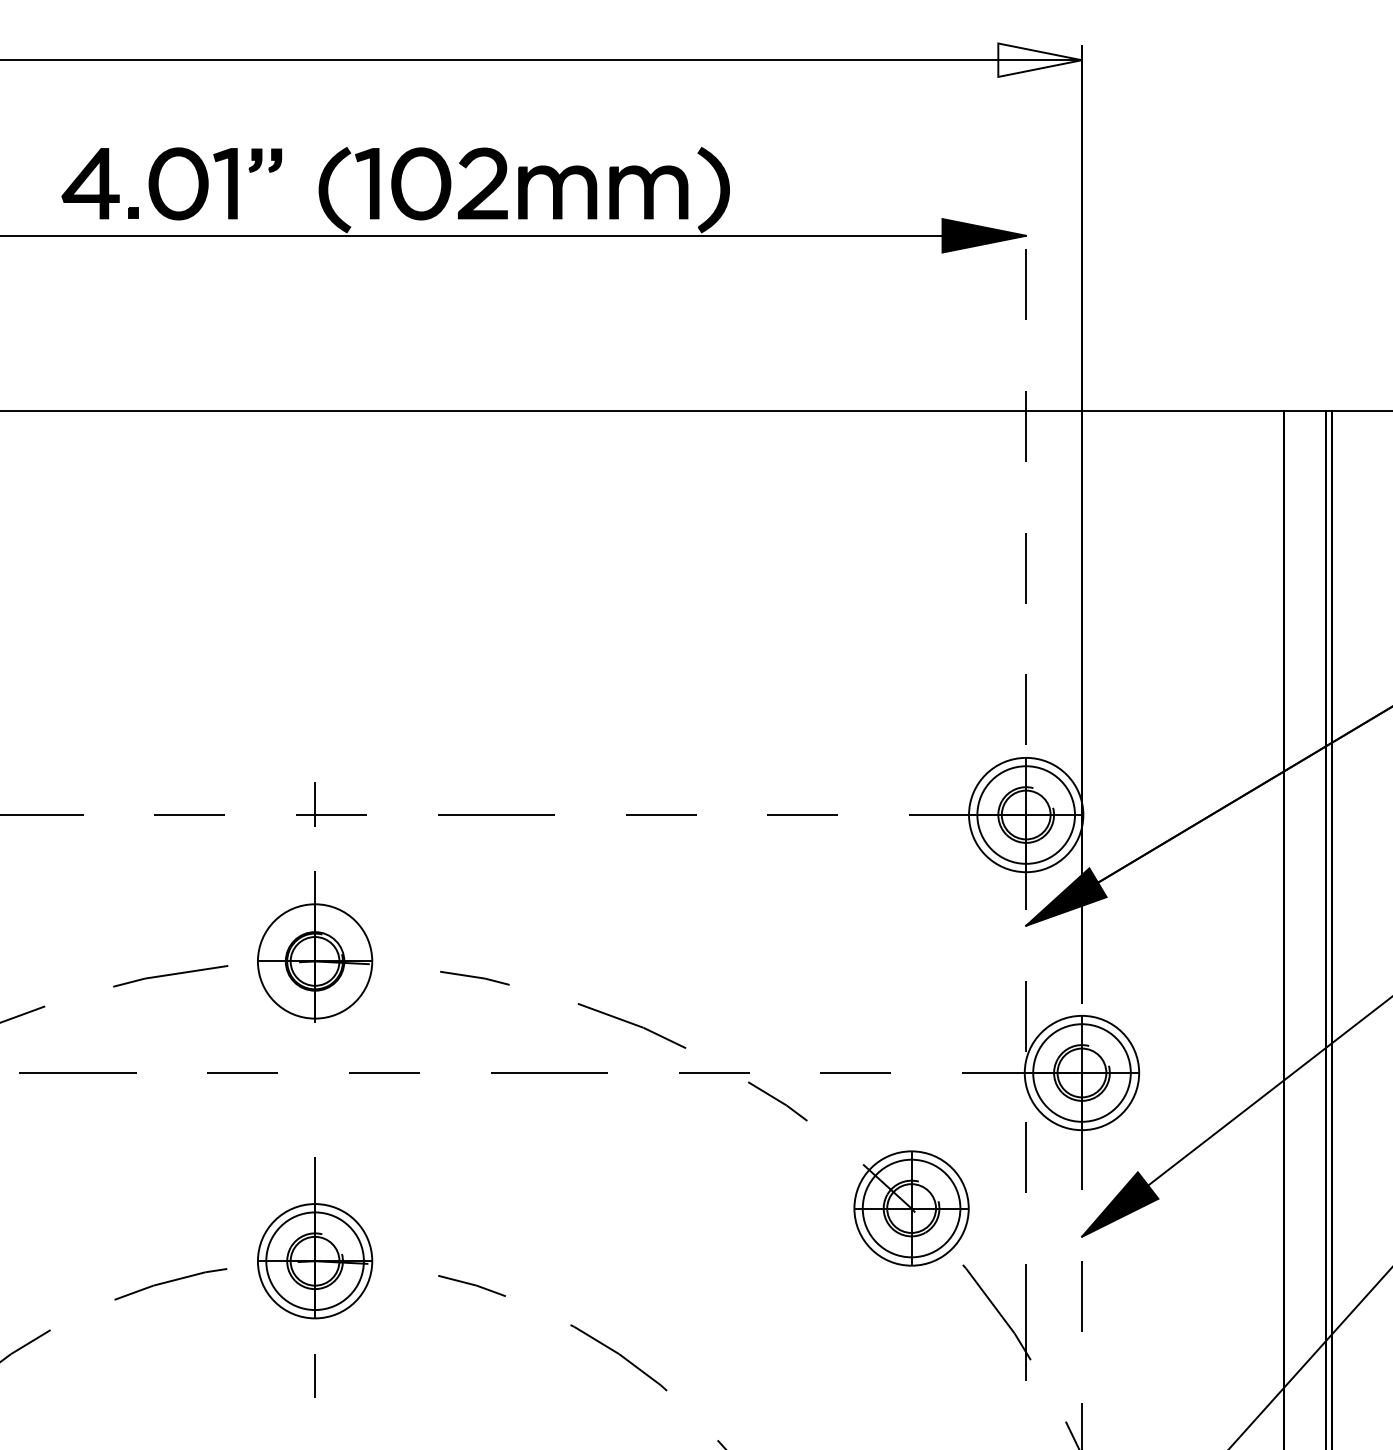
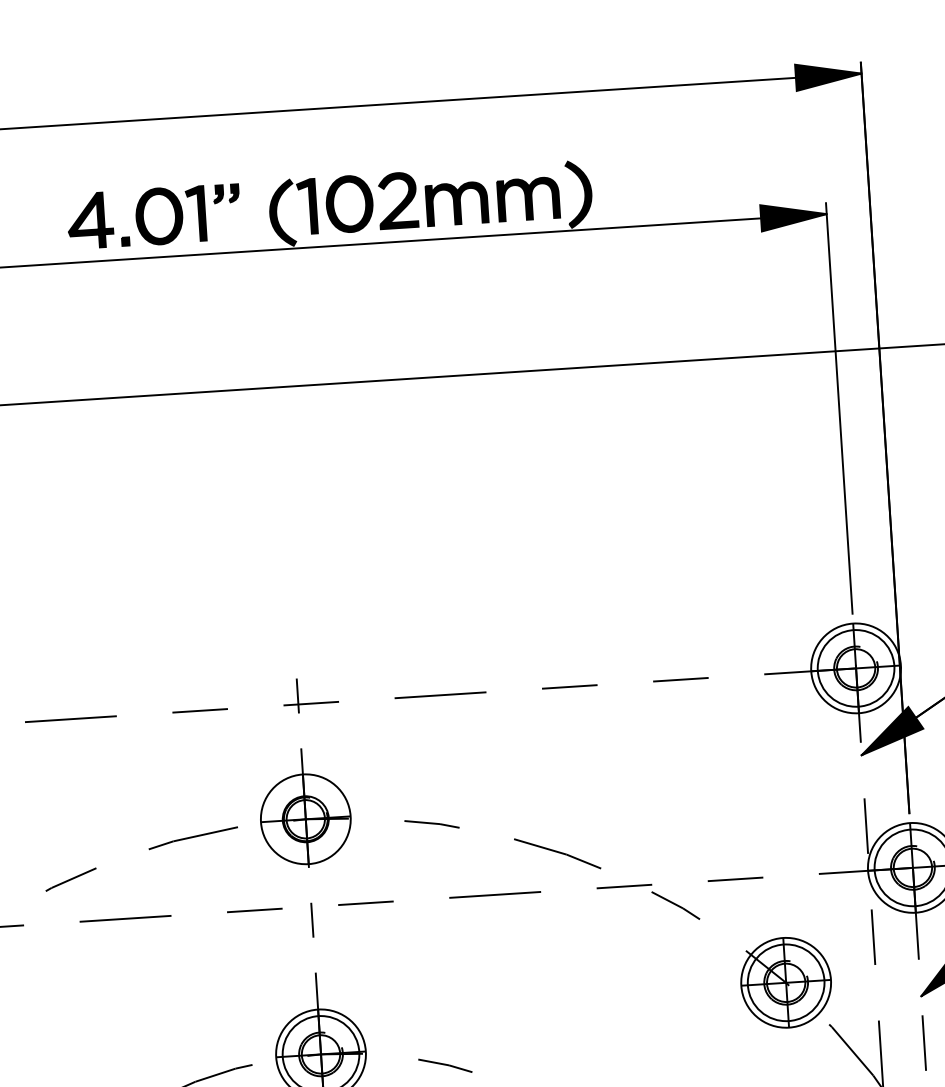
fill: (1039, 59) -> (828, 75), added
line: (1026, 483) -> (839, 408), dashed -> solid
line: (314, 1089) -> (311, 919), added

